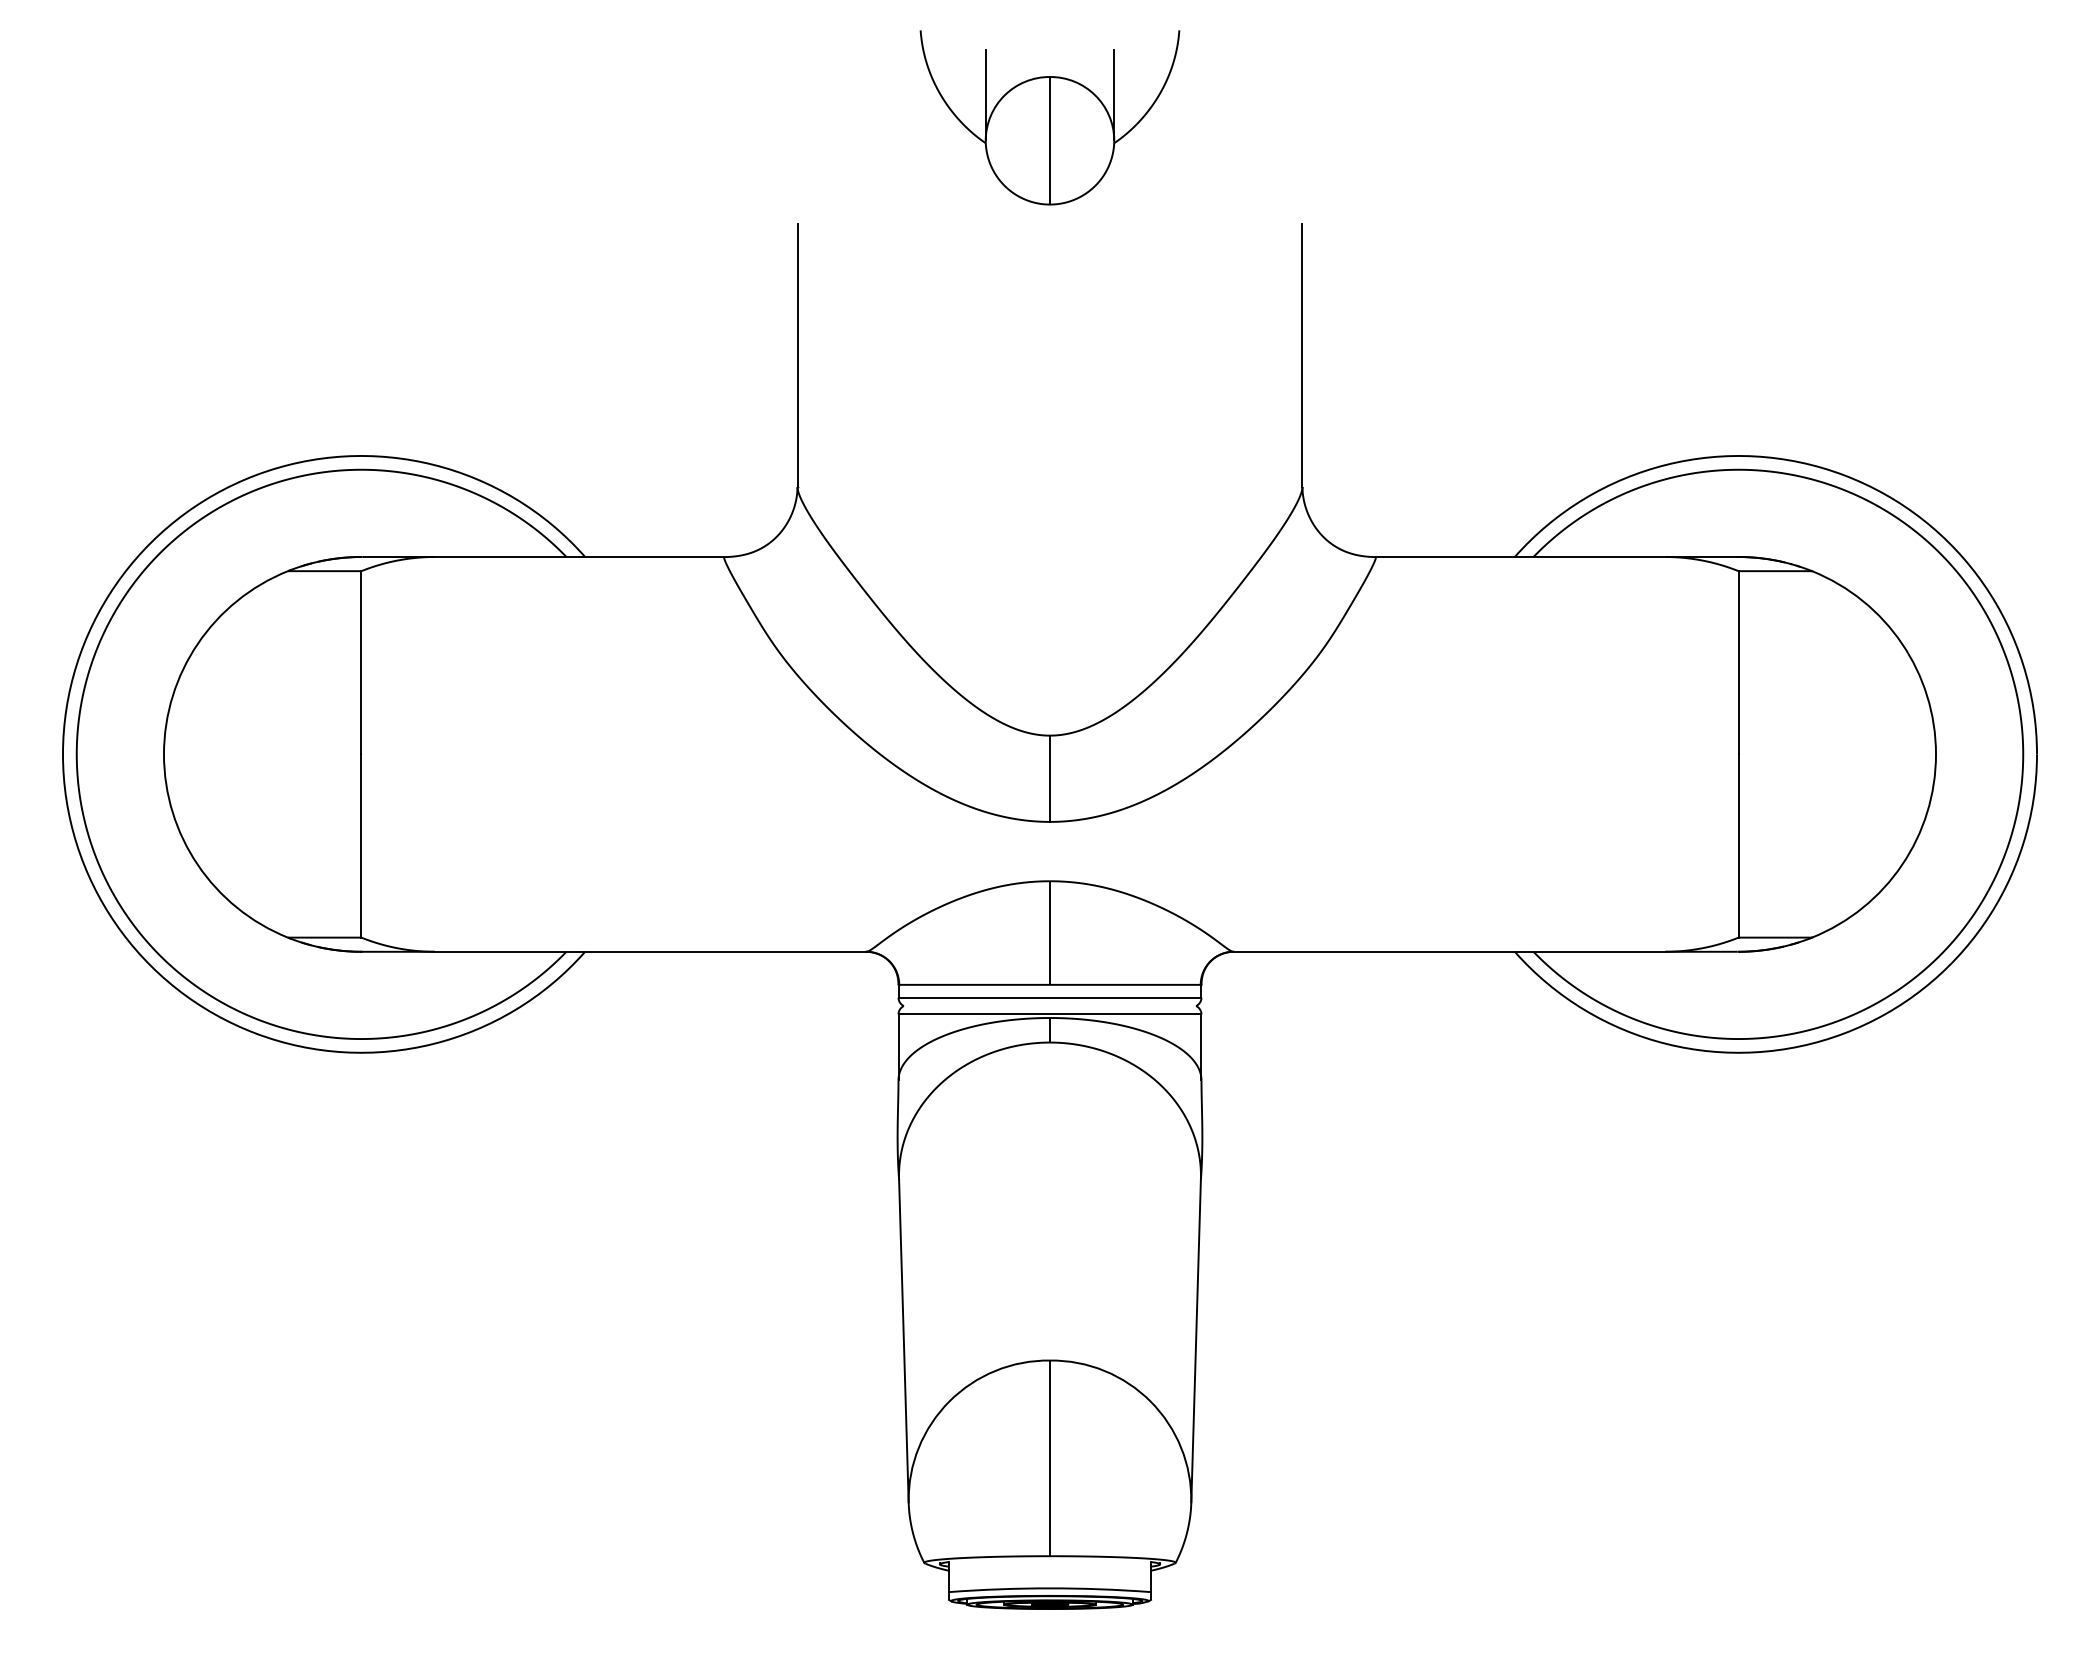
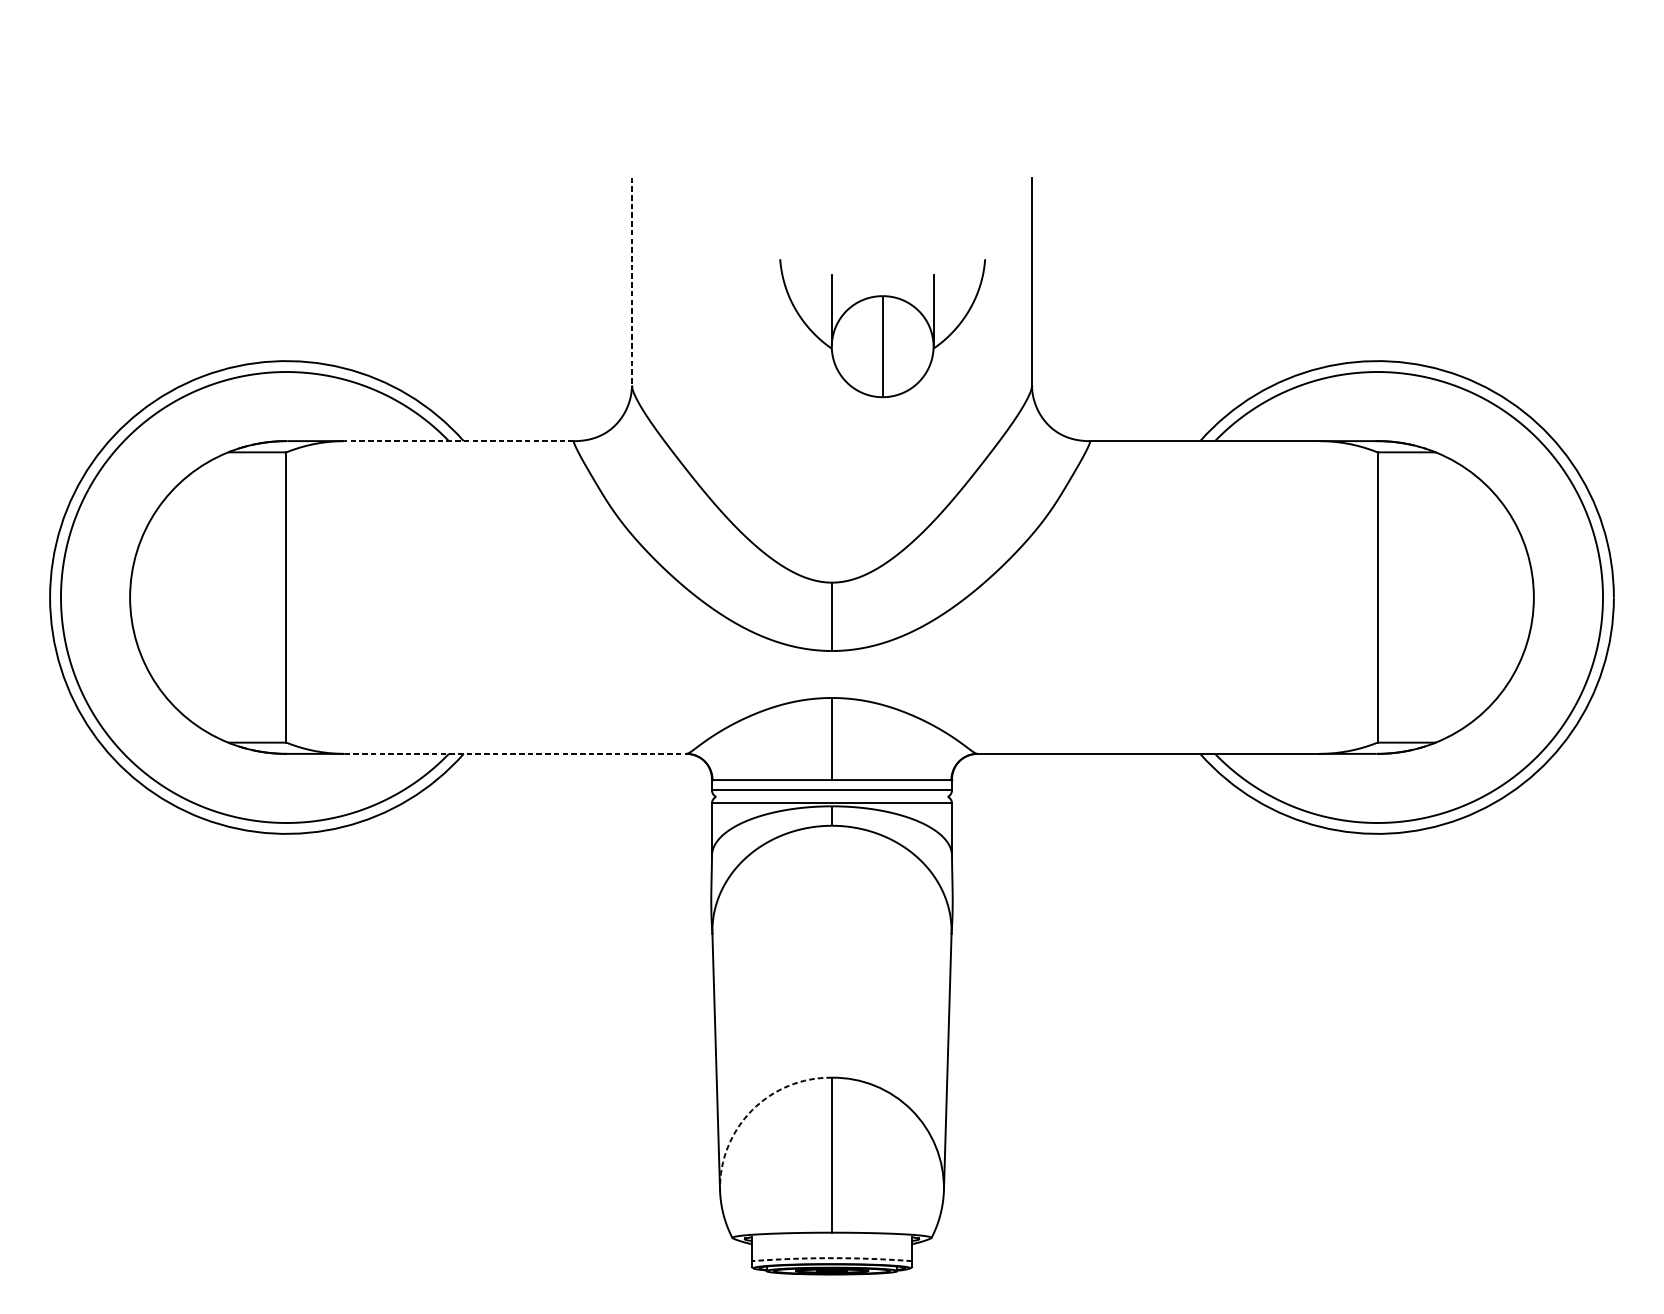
part: (1049, 117) -> (882, 328), moved
line: (797, 356) -> (631, 282), solid -> dashed
line: (579, 557) -> (459, 441), solid -> dashed
line: (650, 951) -> (515, 753), solid -> dashed
arc: (949, 1401) -> (752, 1110), solid -> dashed
arc: (1050, 1588) -> (832, 1258), solid -> dashed

